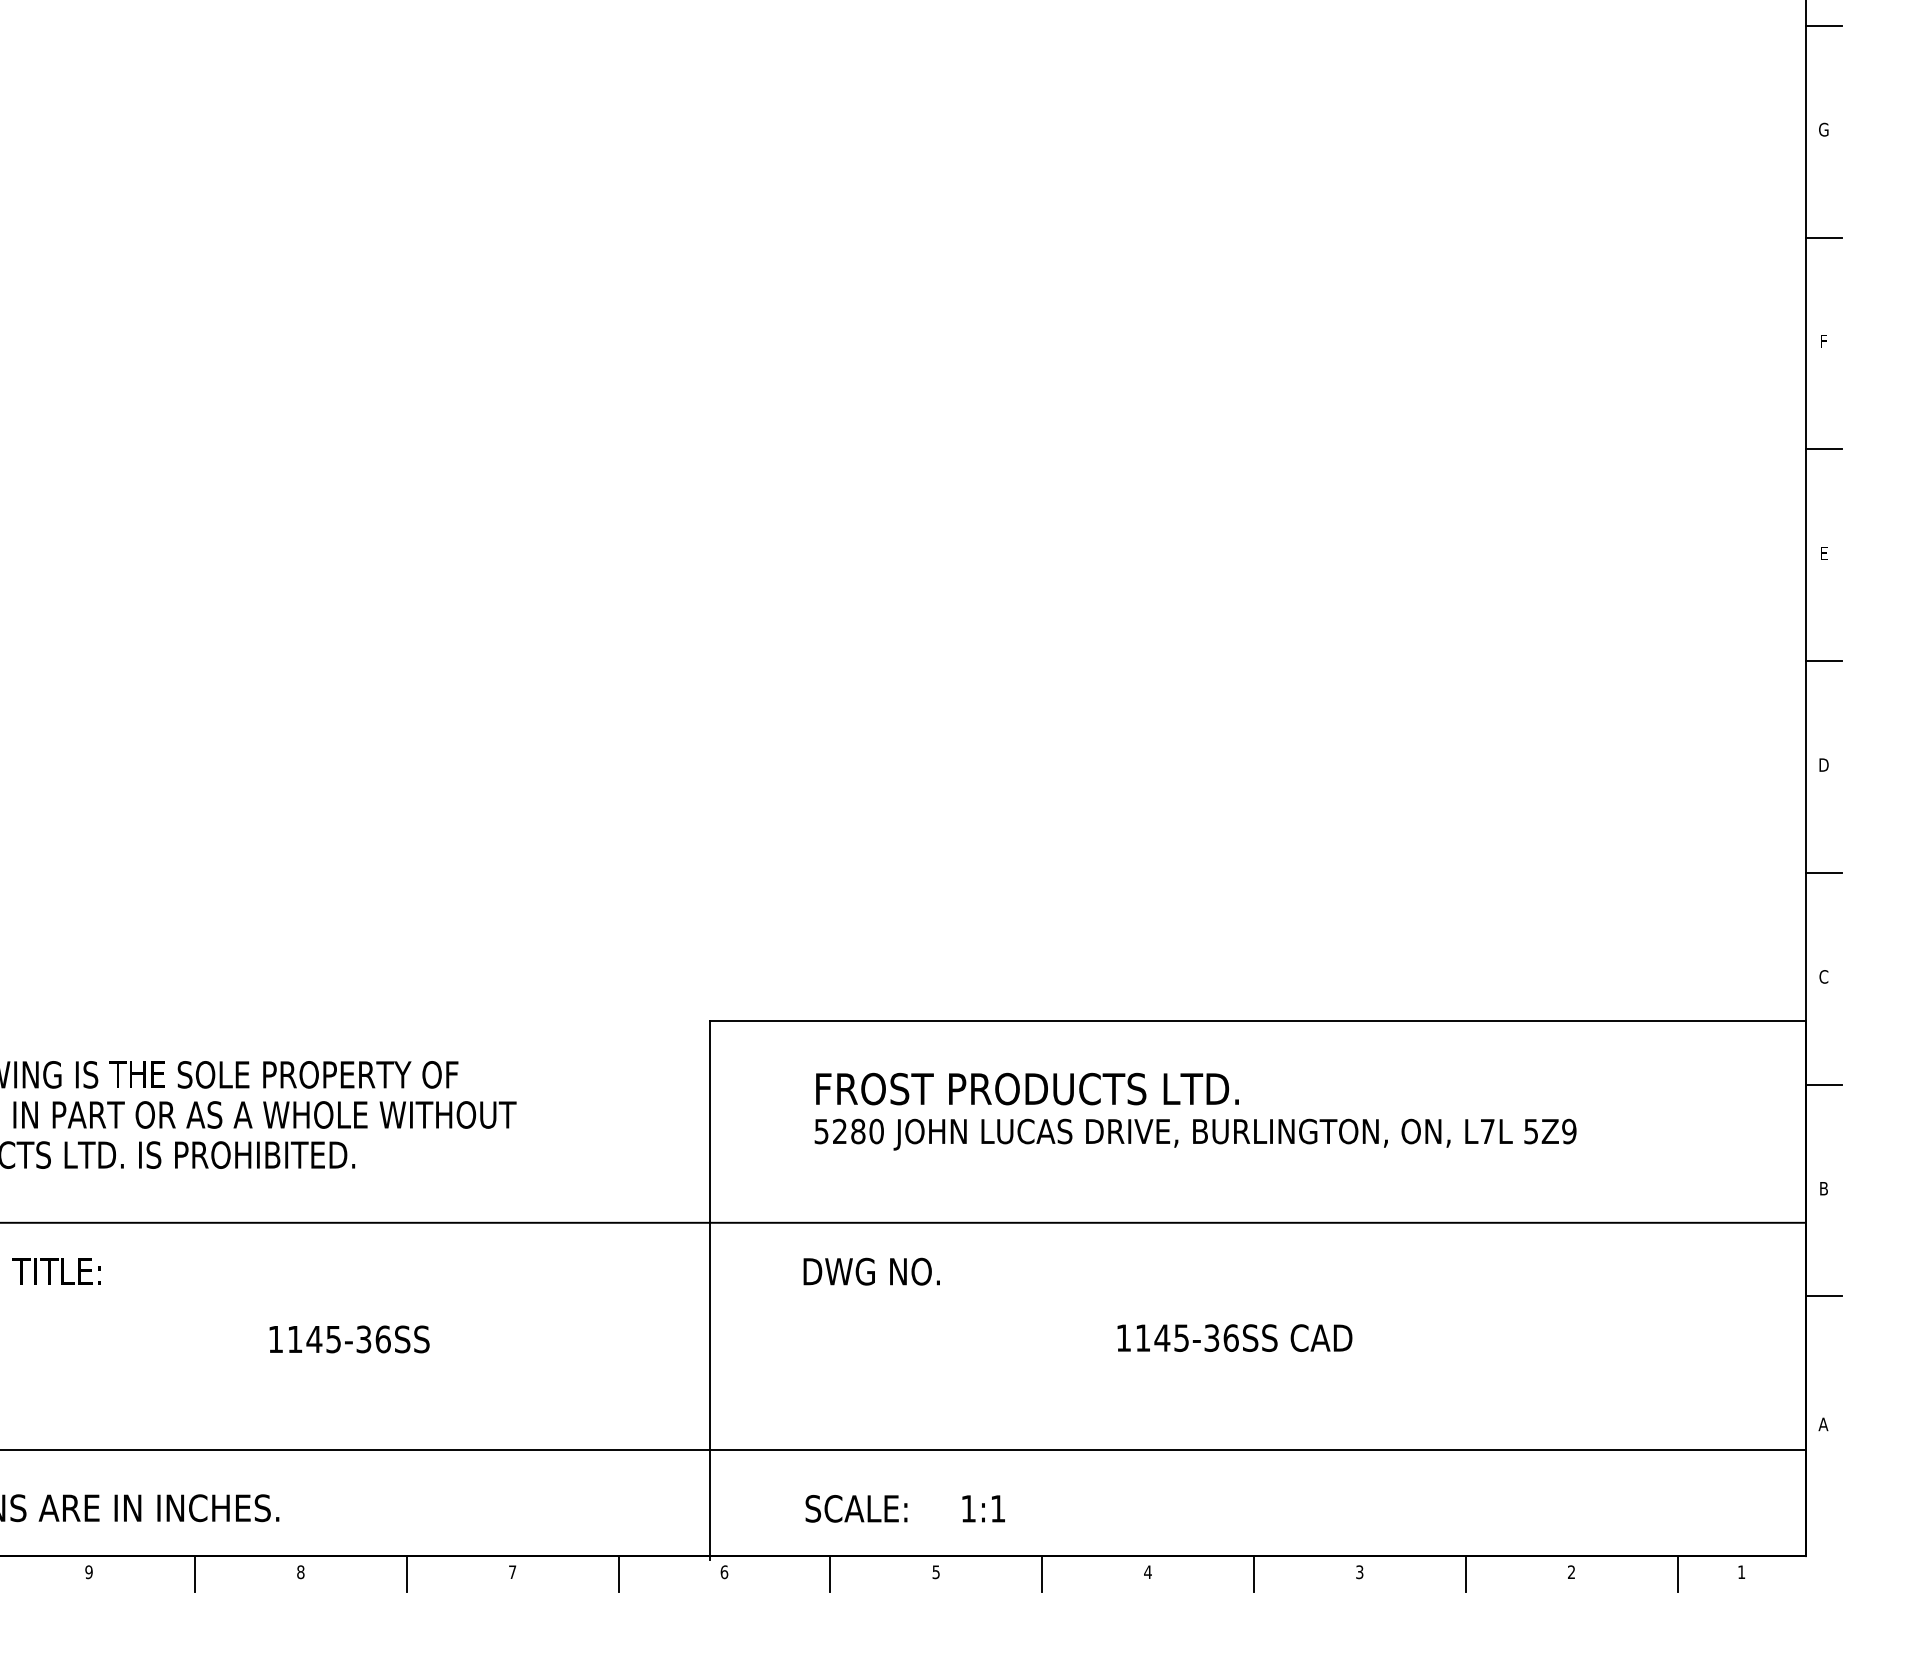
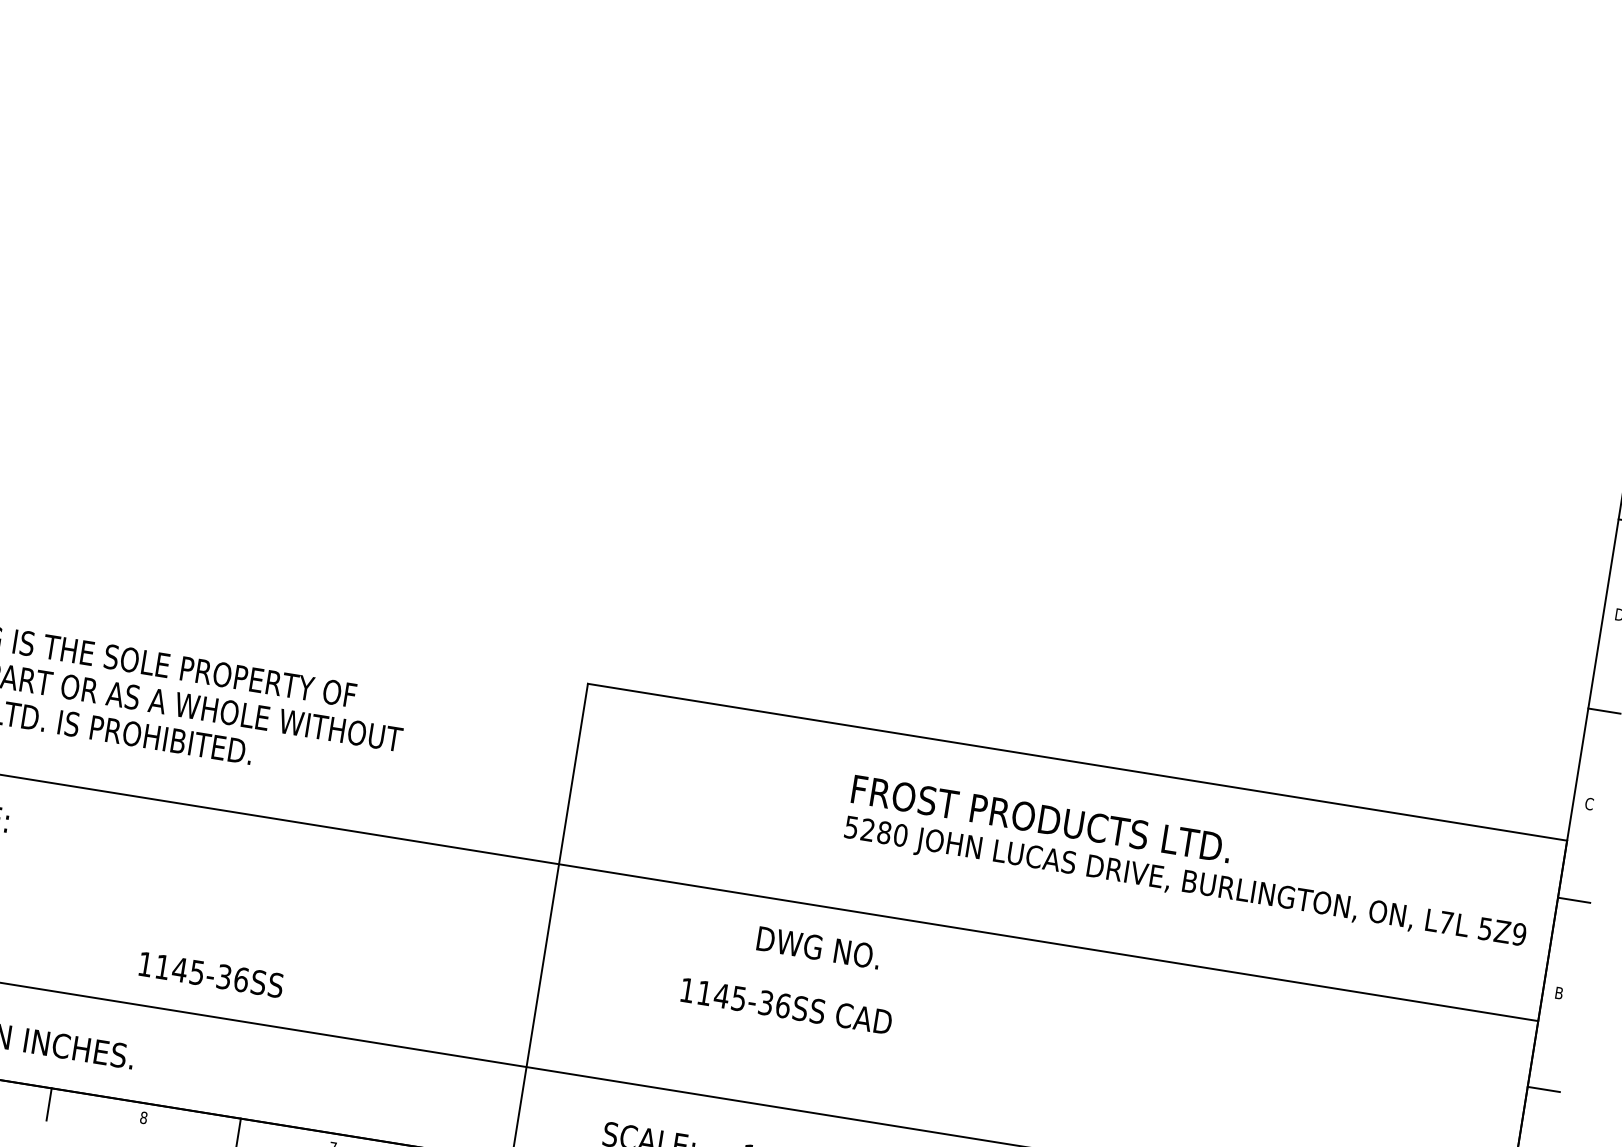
text: (1195, 1111) -> (1188, 863), moved
text: (871, 1271) -> (818, 947), moved
text: (1234, 1337) -> (786, 1005), moved
text: (349, 1339) -> (211, 975), moved

